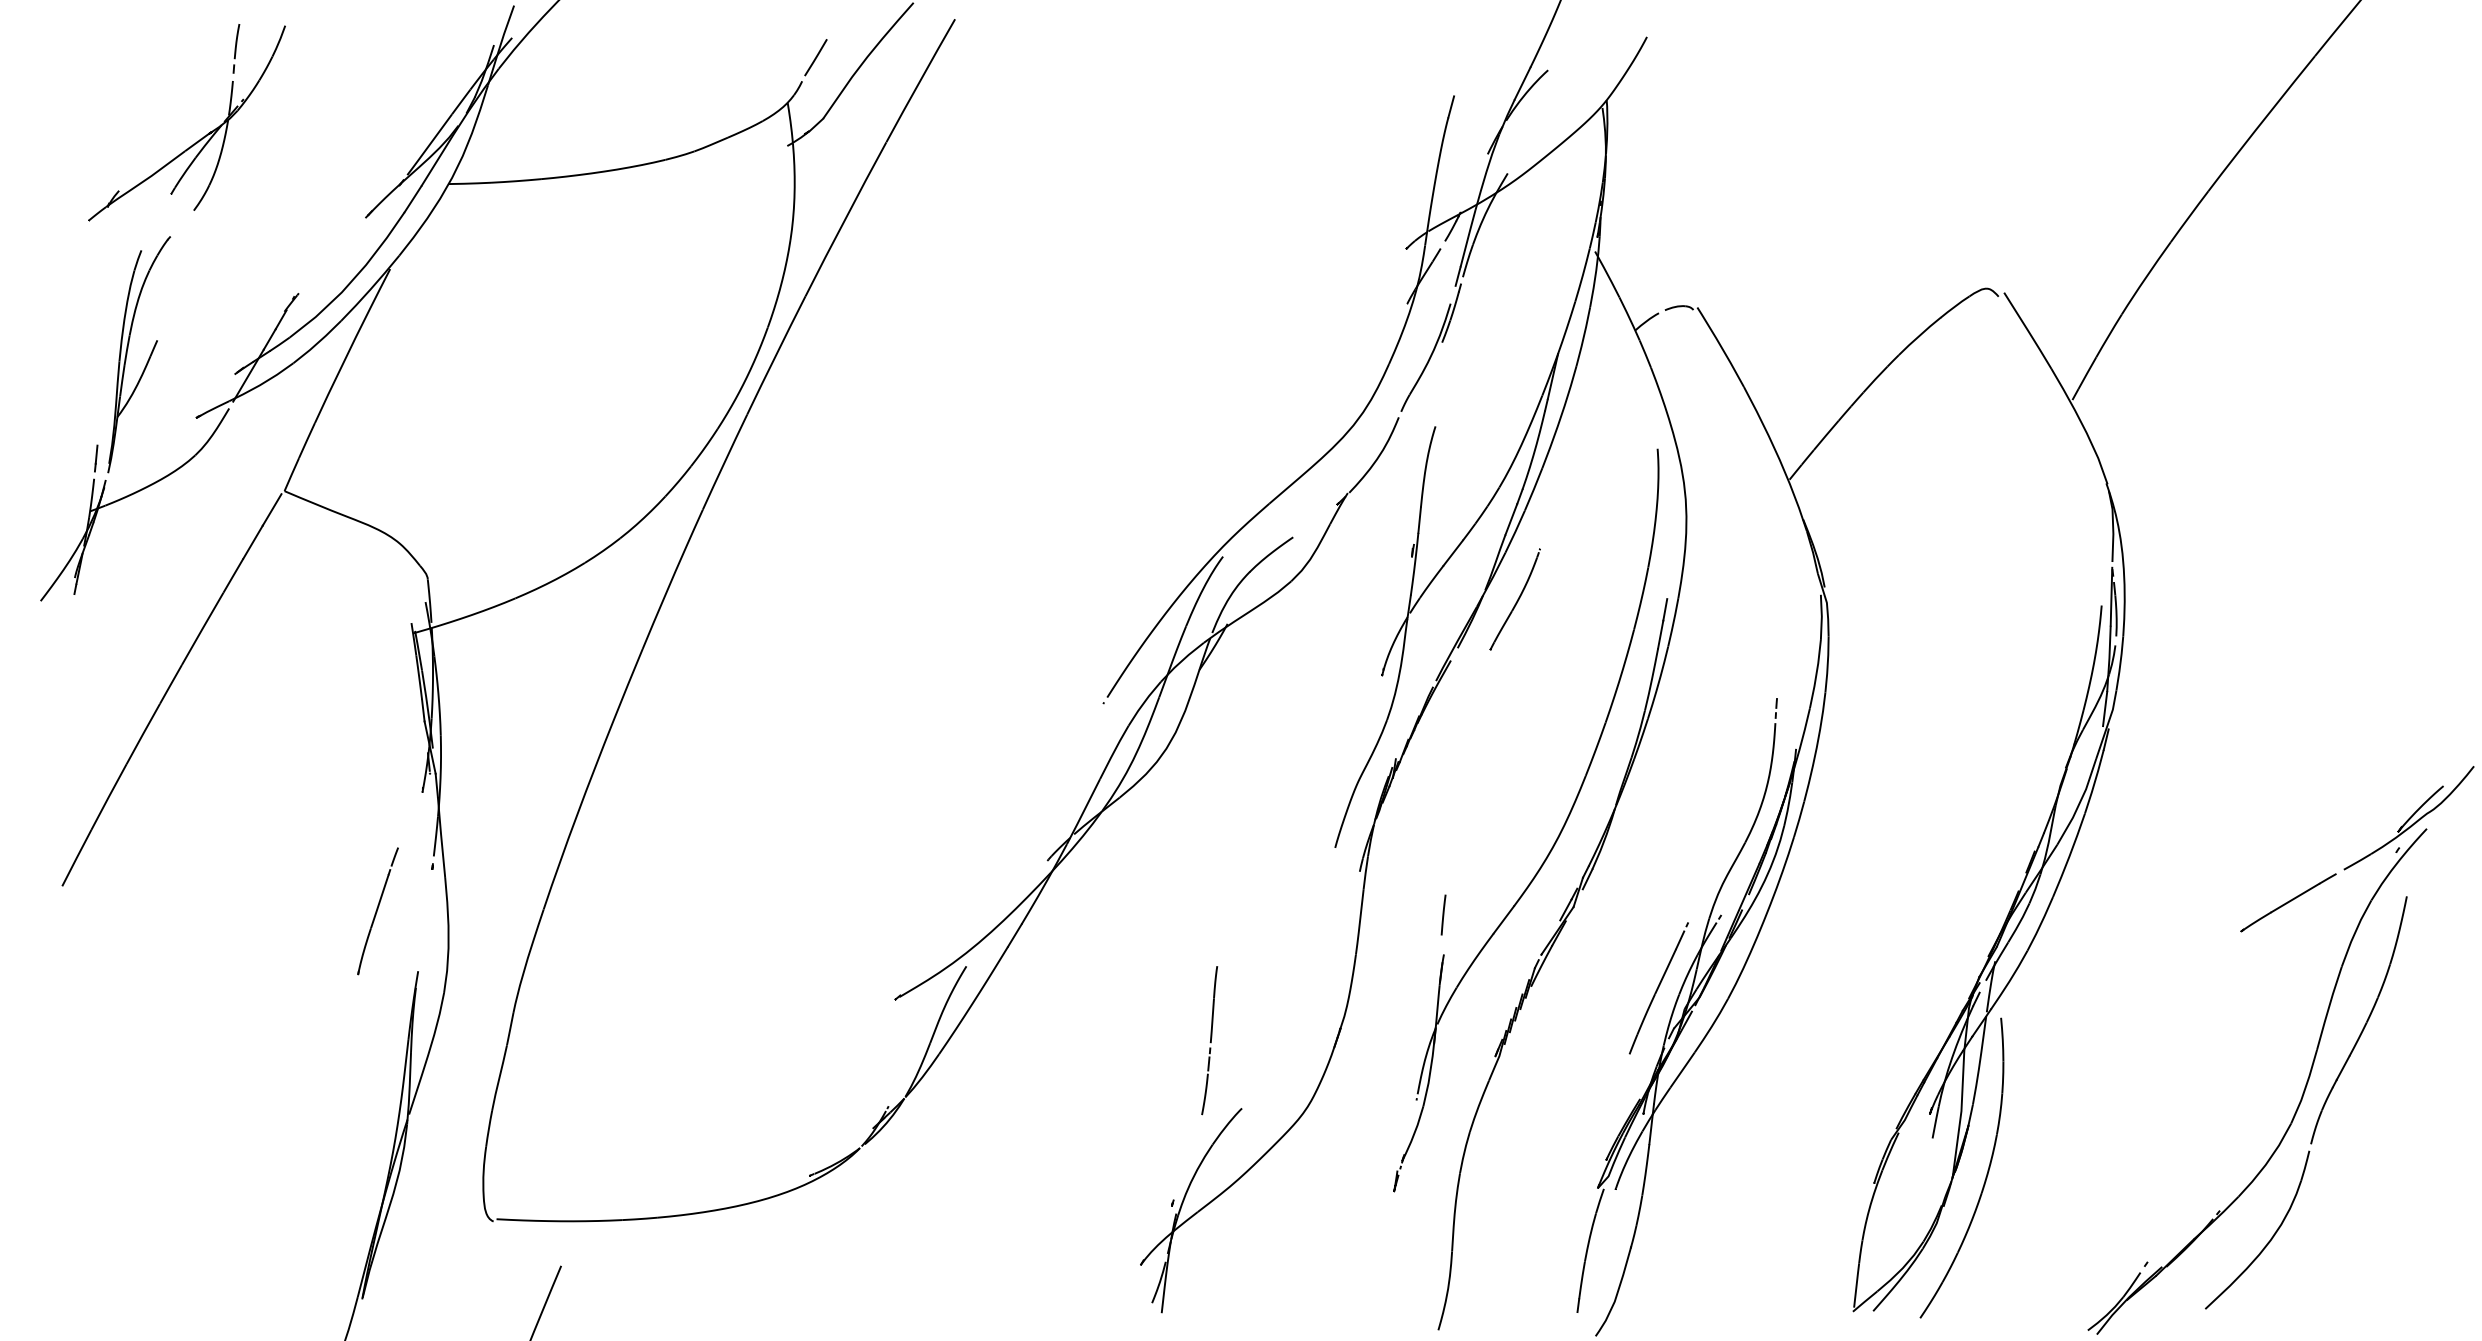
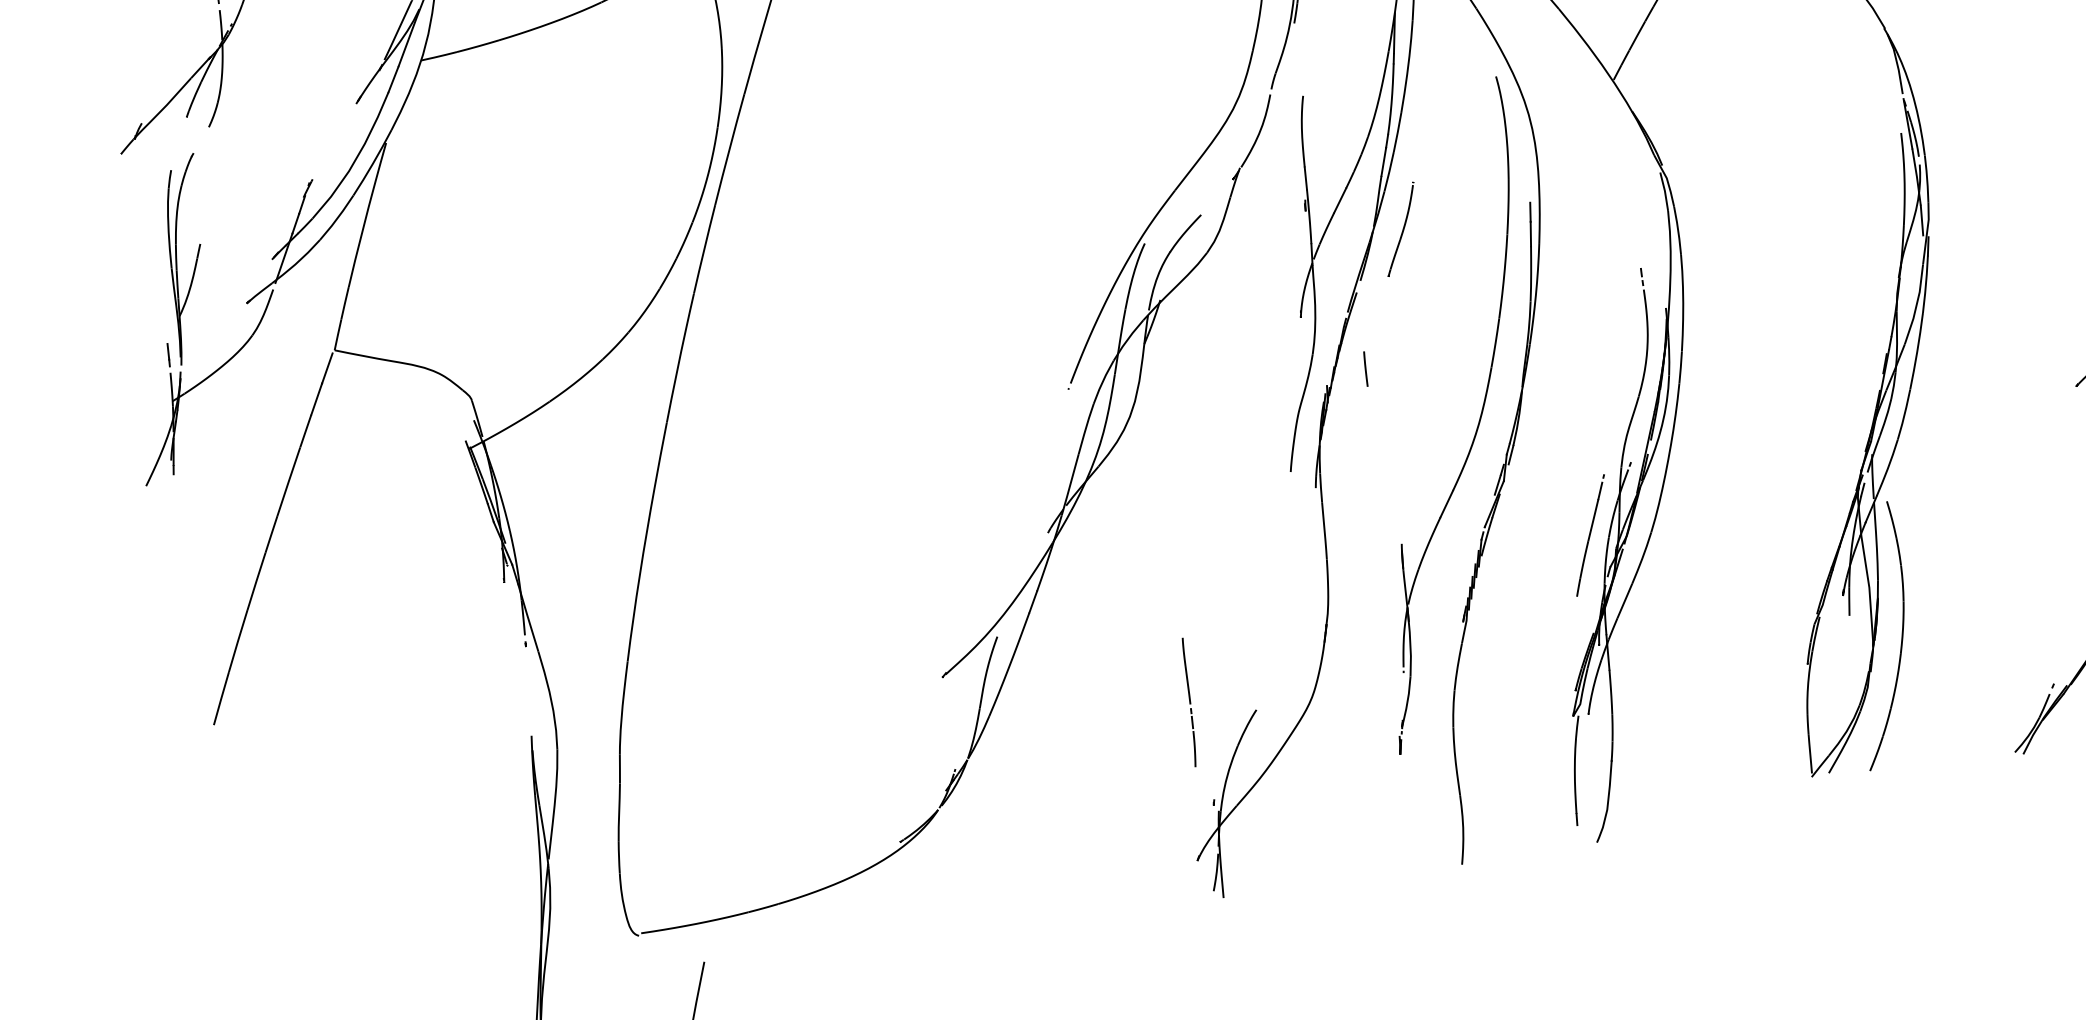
part: (377, 911) -> (486, 692), removed
line: (1443, 914) -> (1365, 368), moved
part: (1209, 1040) -> (1188, 702), moved

